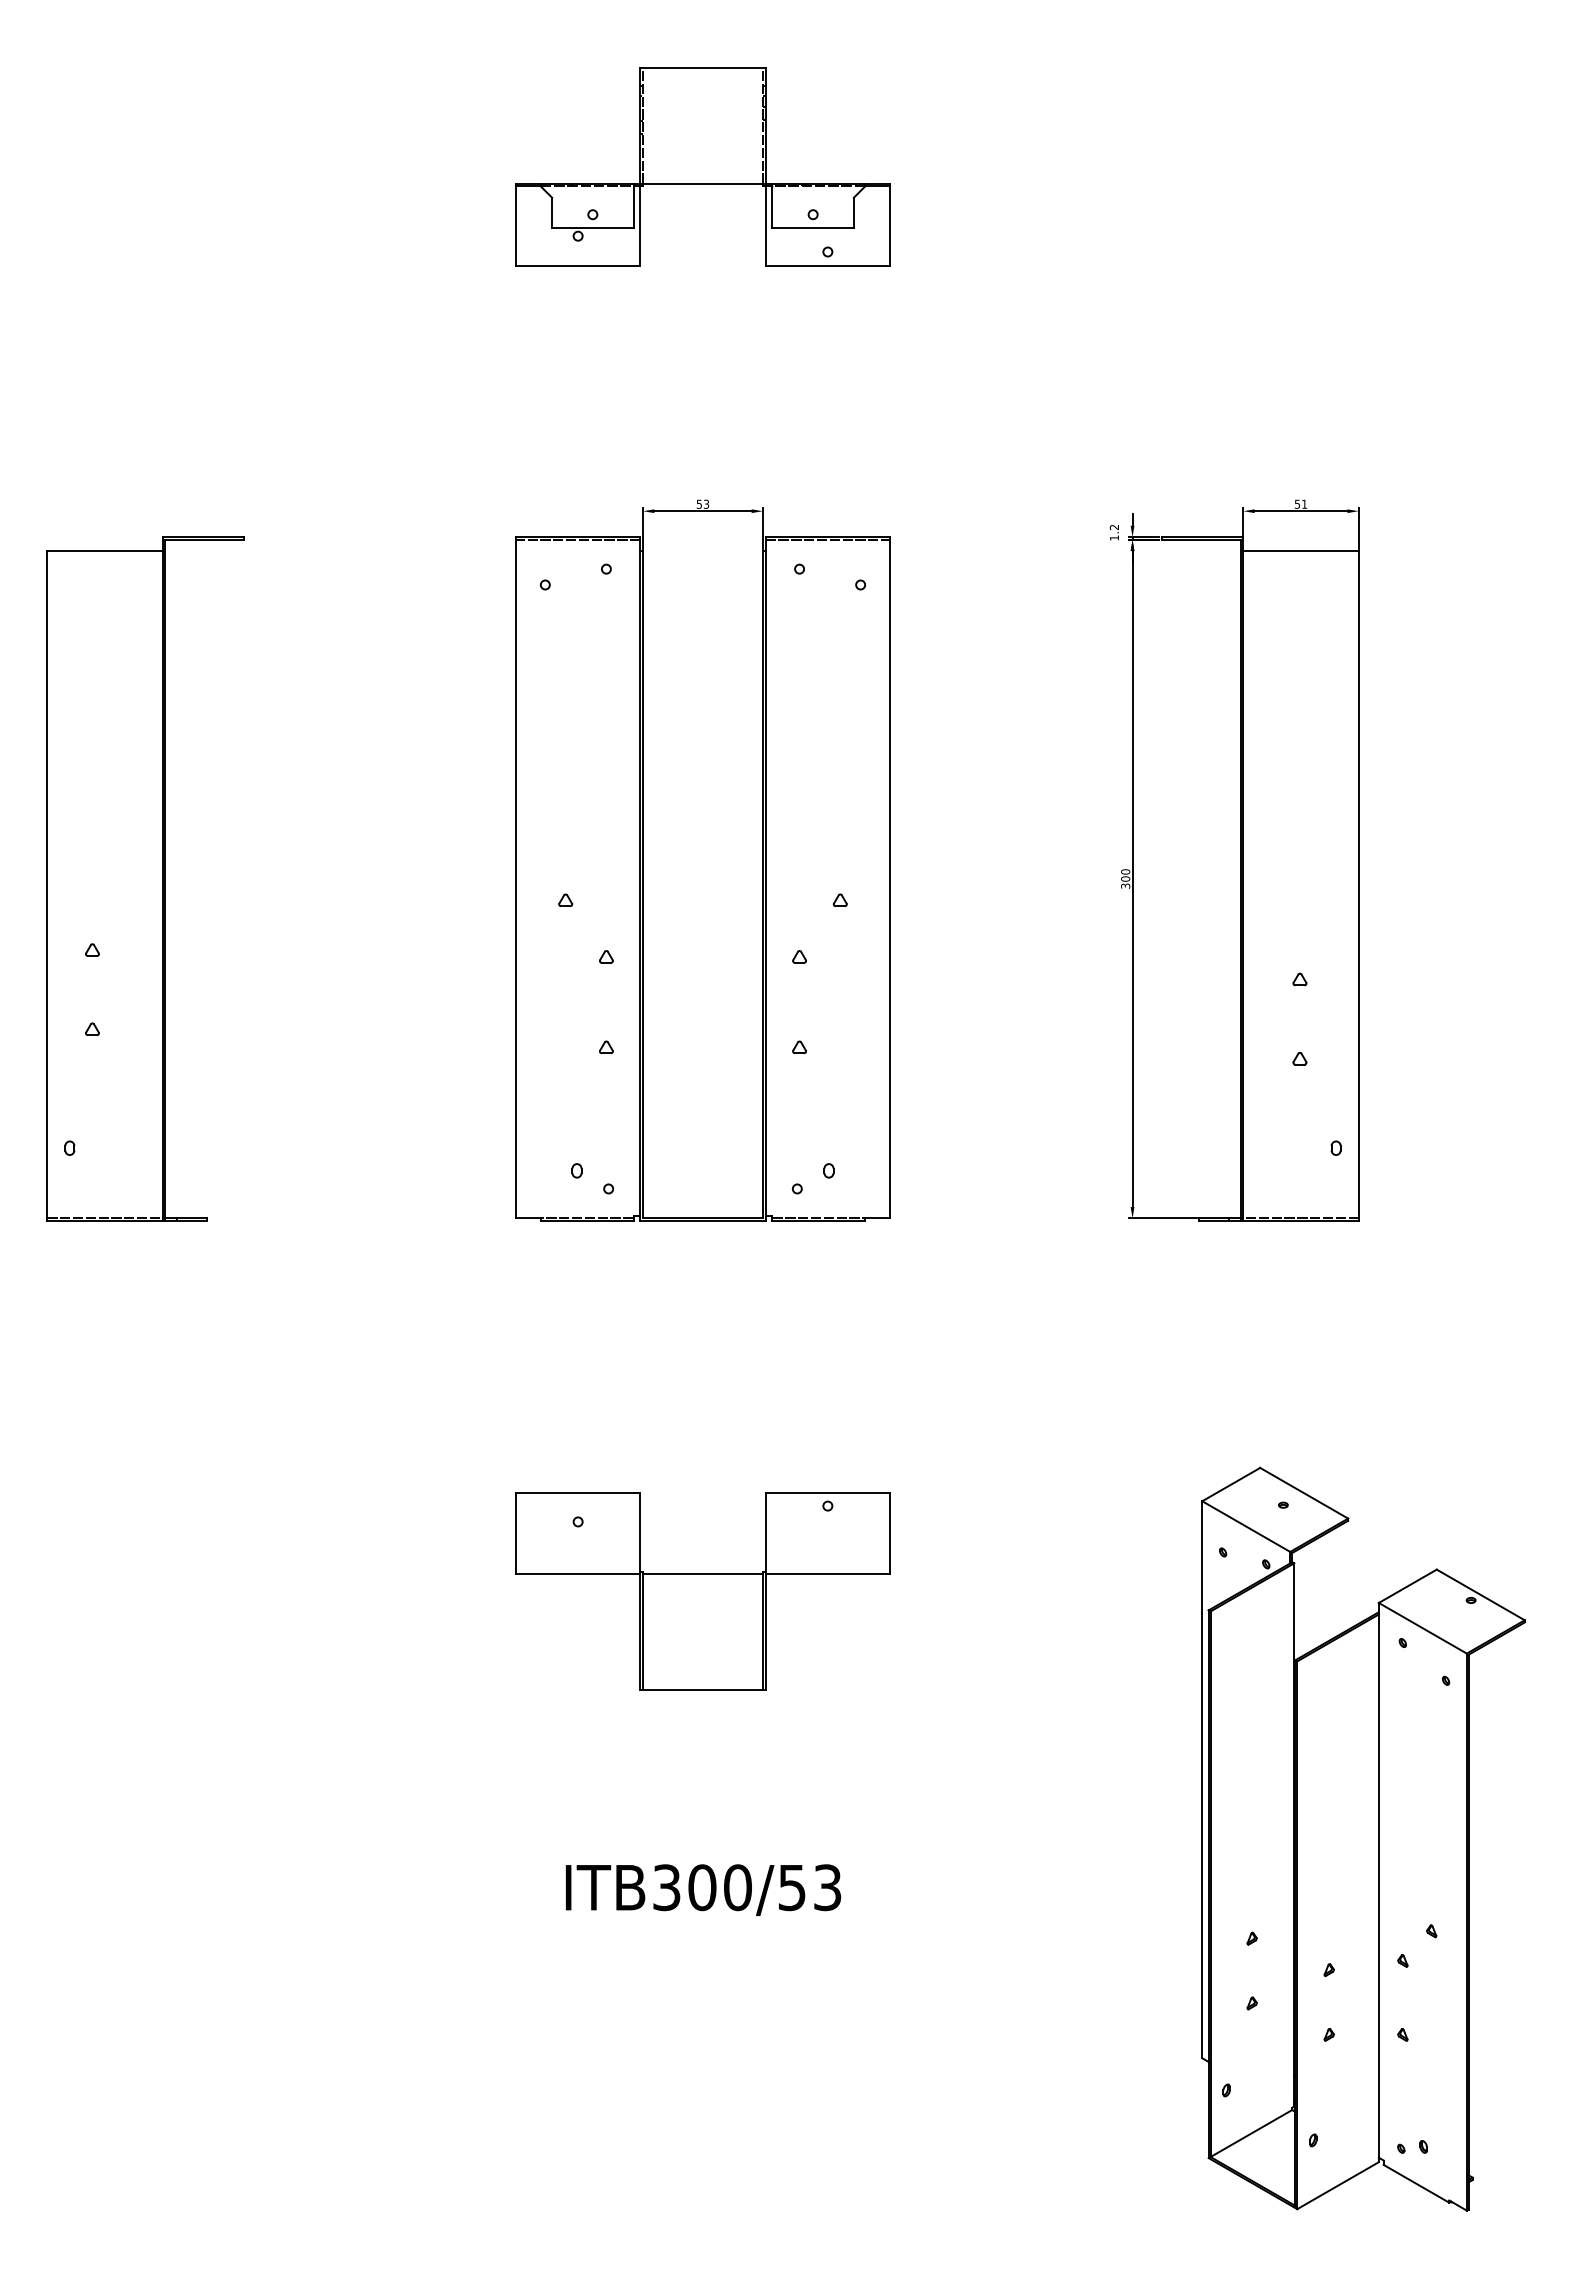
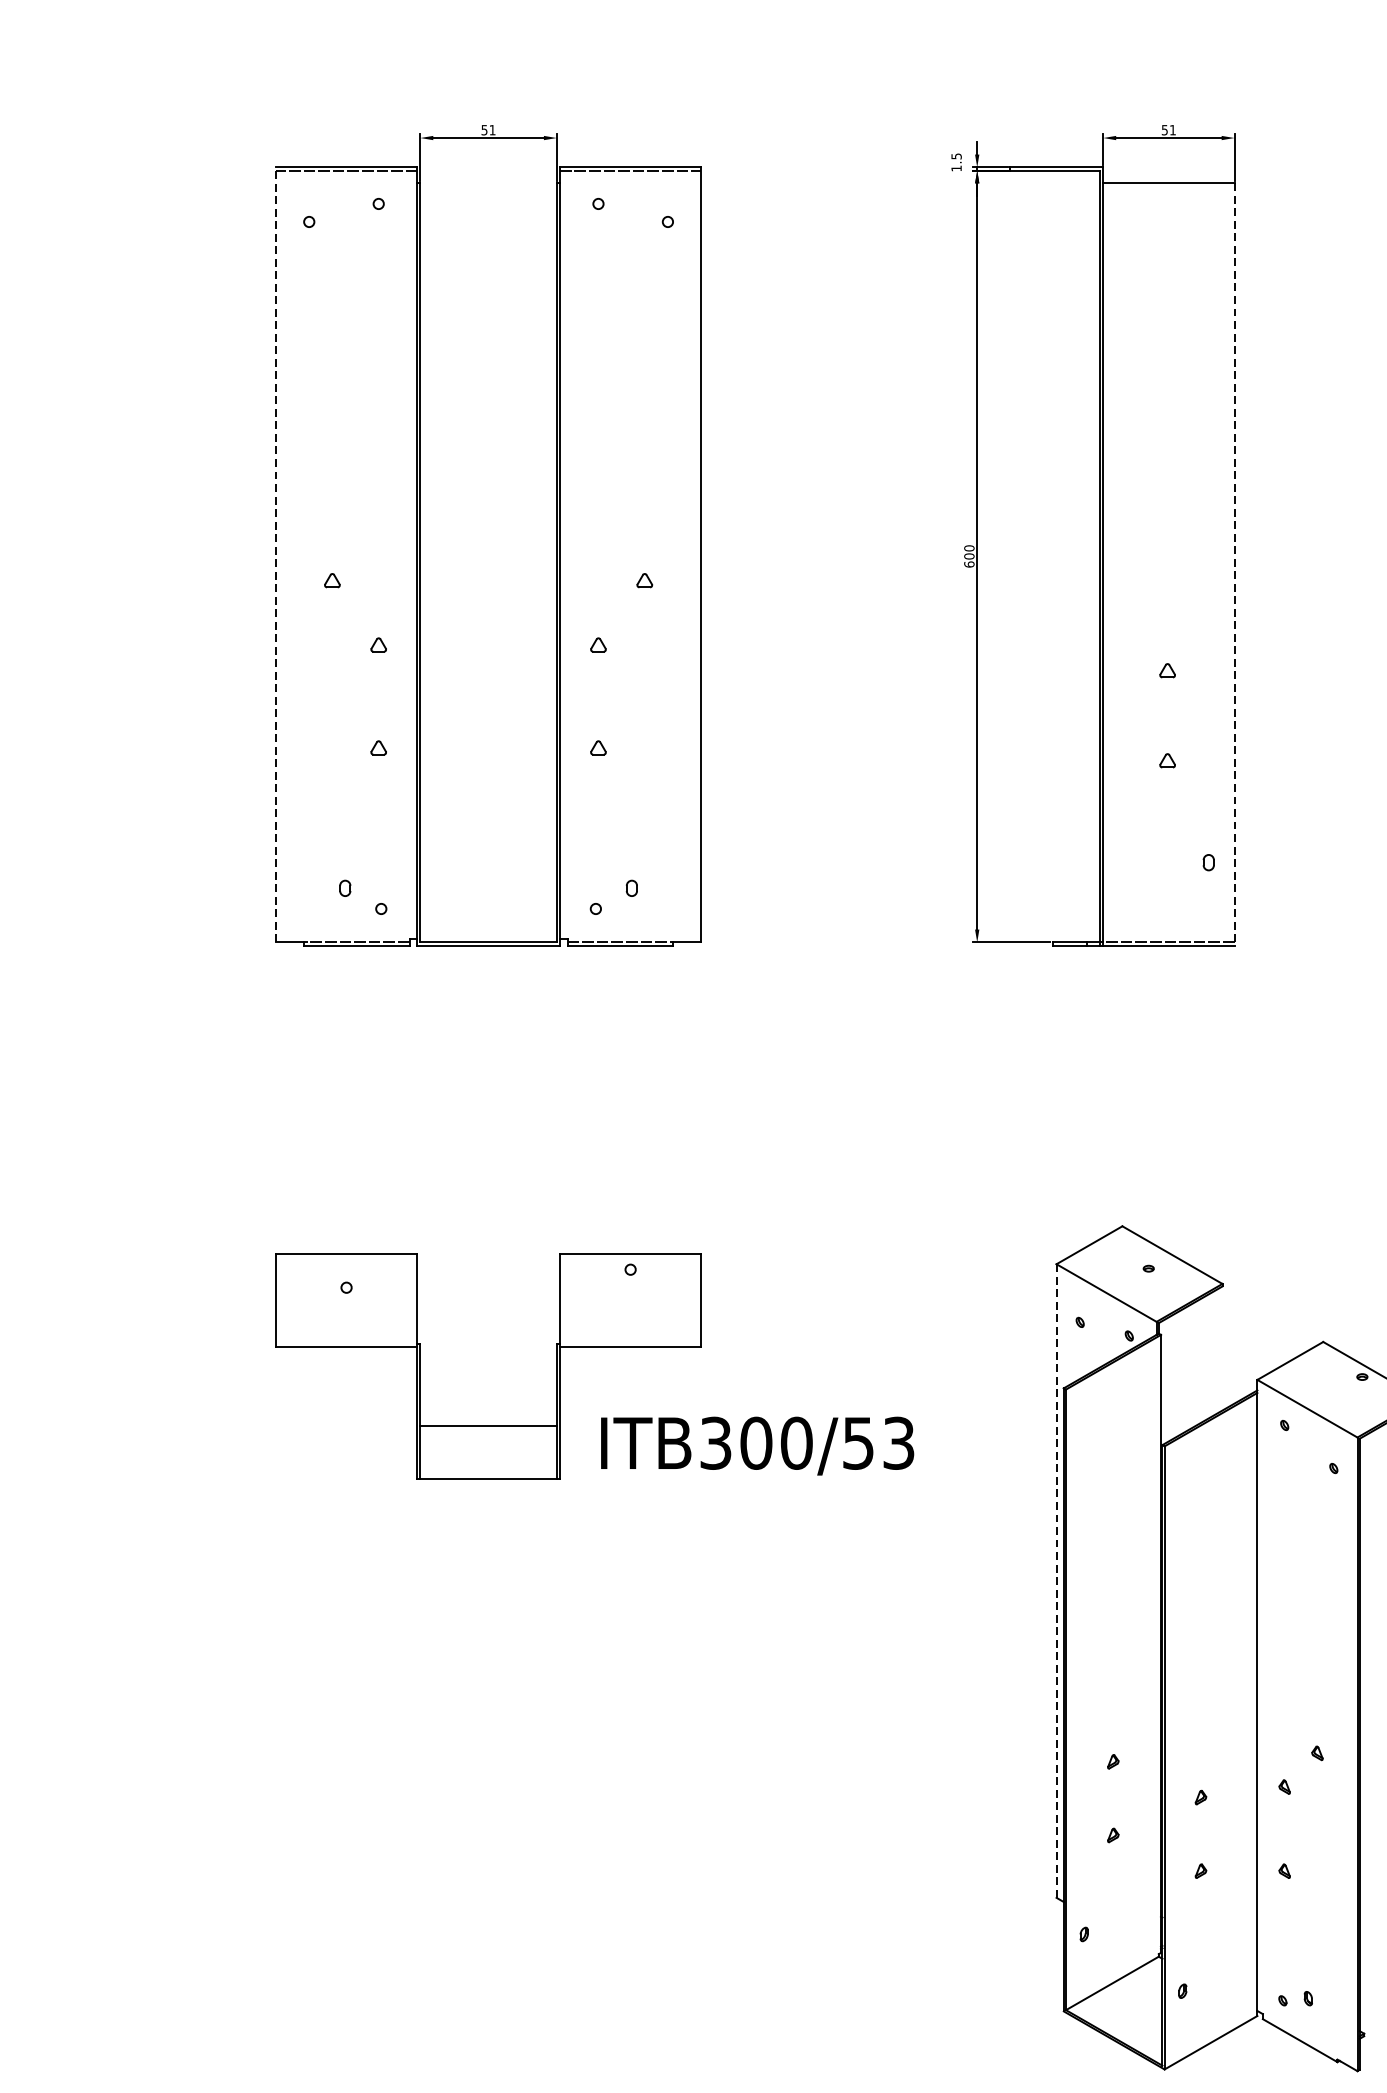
text: (706, 503) -> (492, 129), 53 -> 51
text: (1113, 526) -> (955, 155), 1.2 -> 1.5
line: (515, 877) -> (275, 554), solid -> dashed
text: (1125, 885) -> (969, 563), 300 -> 600
line: (1358, 886) -> (1234, 564), solid -> dashed
line: (702, 1574) -> (488, 1426), moved
line: (1202, 1779) -> (1056, 1580), solid -> dashed
text: (703, 1889) -> (757, 1445), moved

